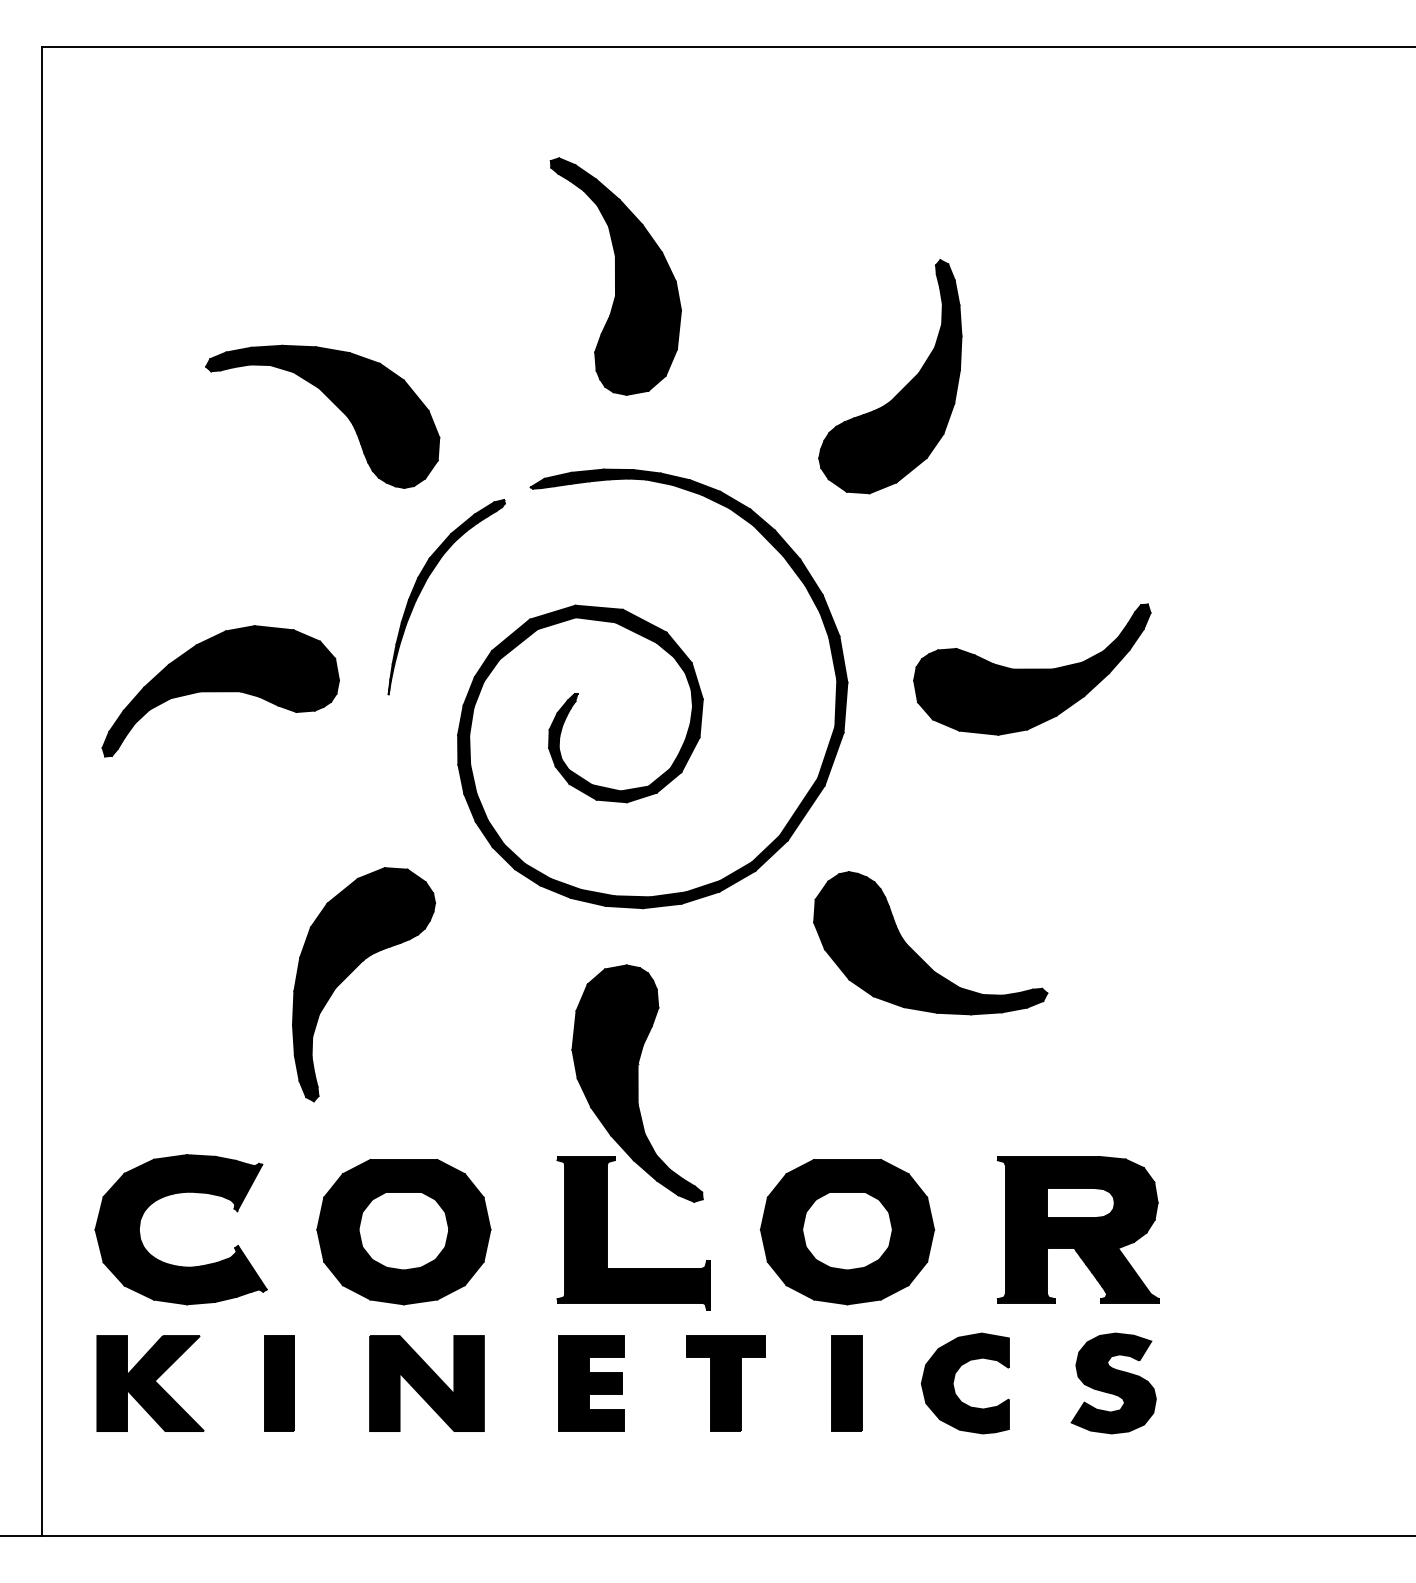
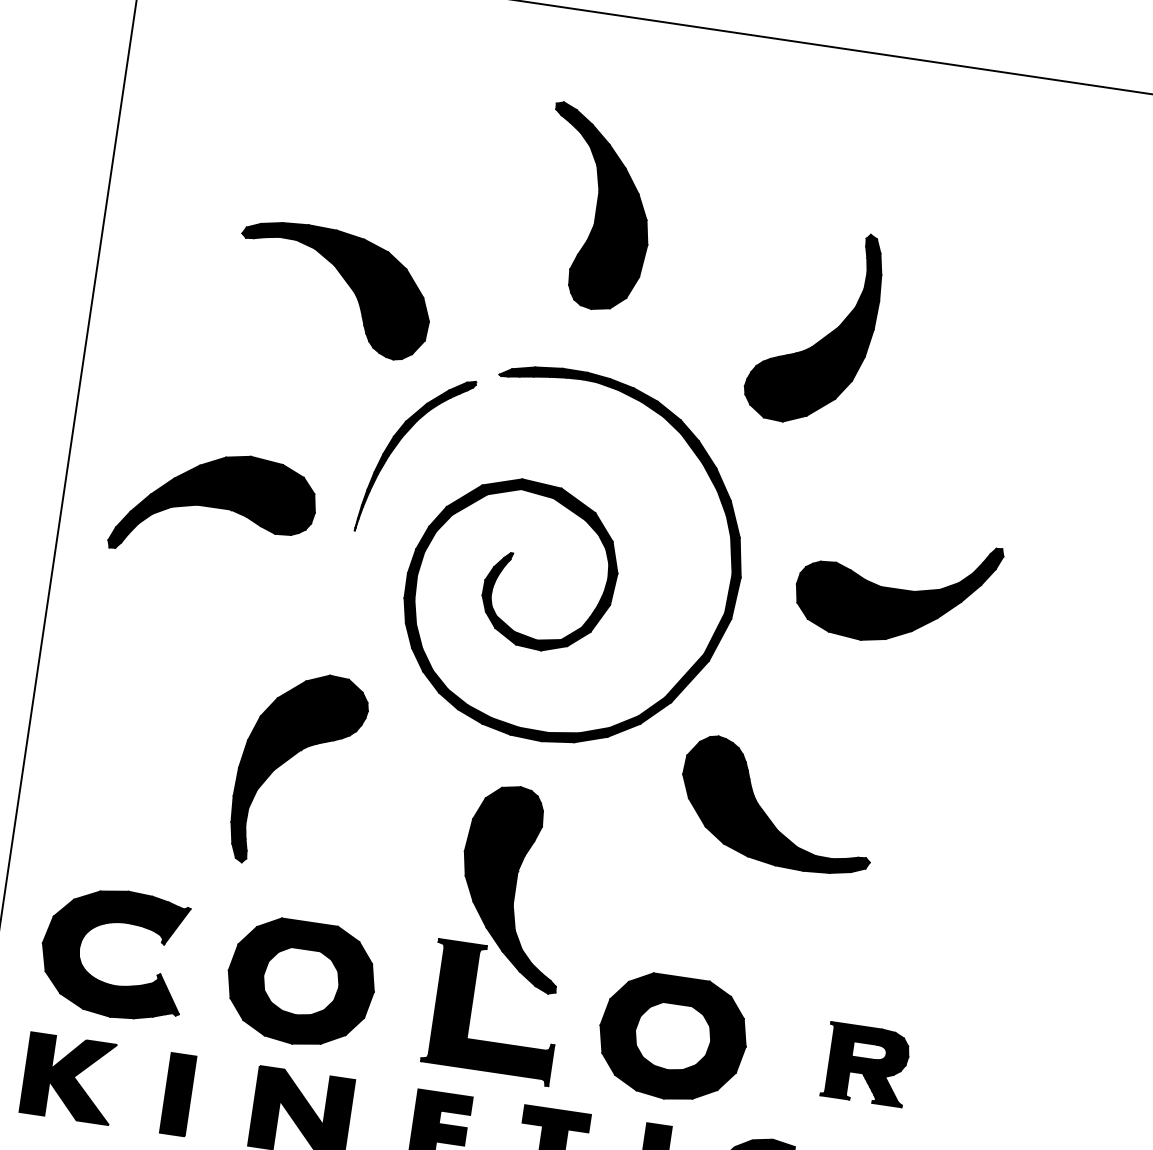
part: (1077, 1229) -> (865, 1064), size x0.6

